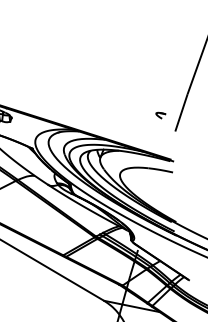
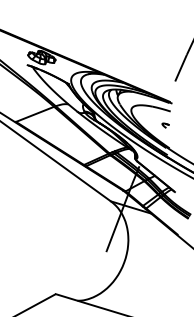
part: (160, 115) -> (165, 125), moved

